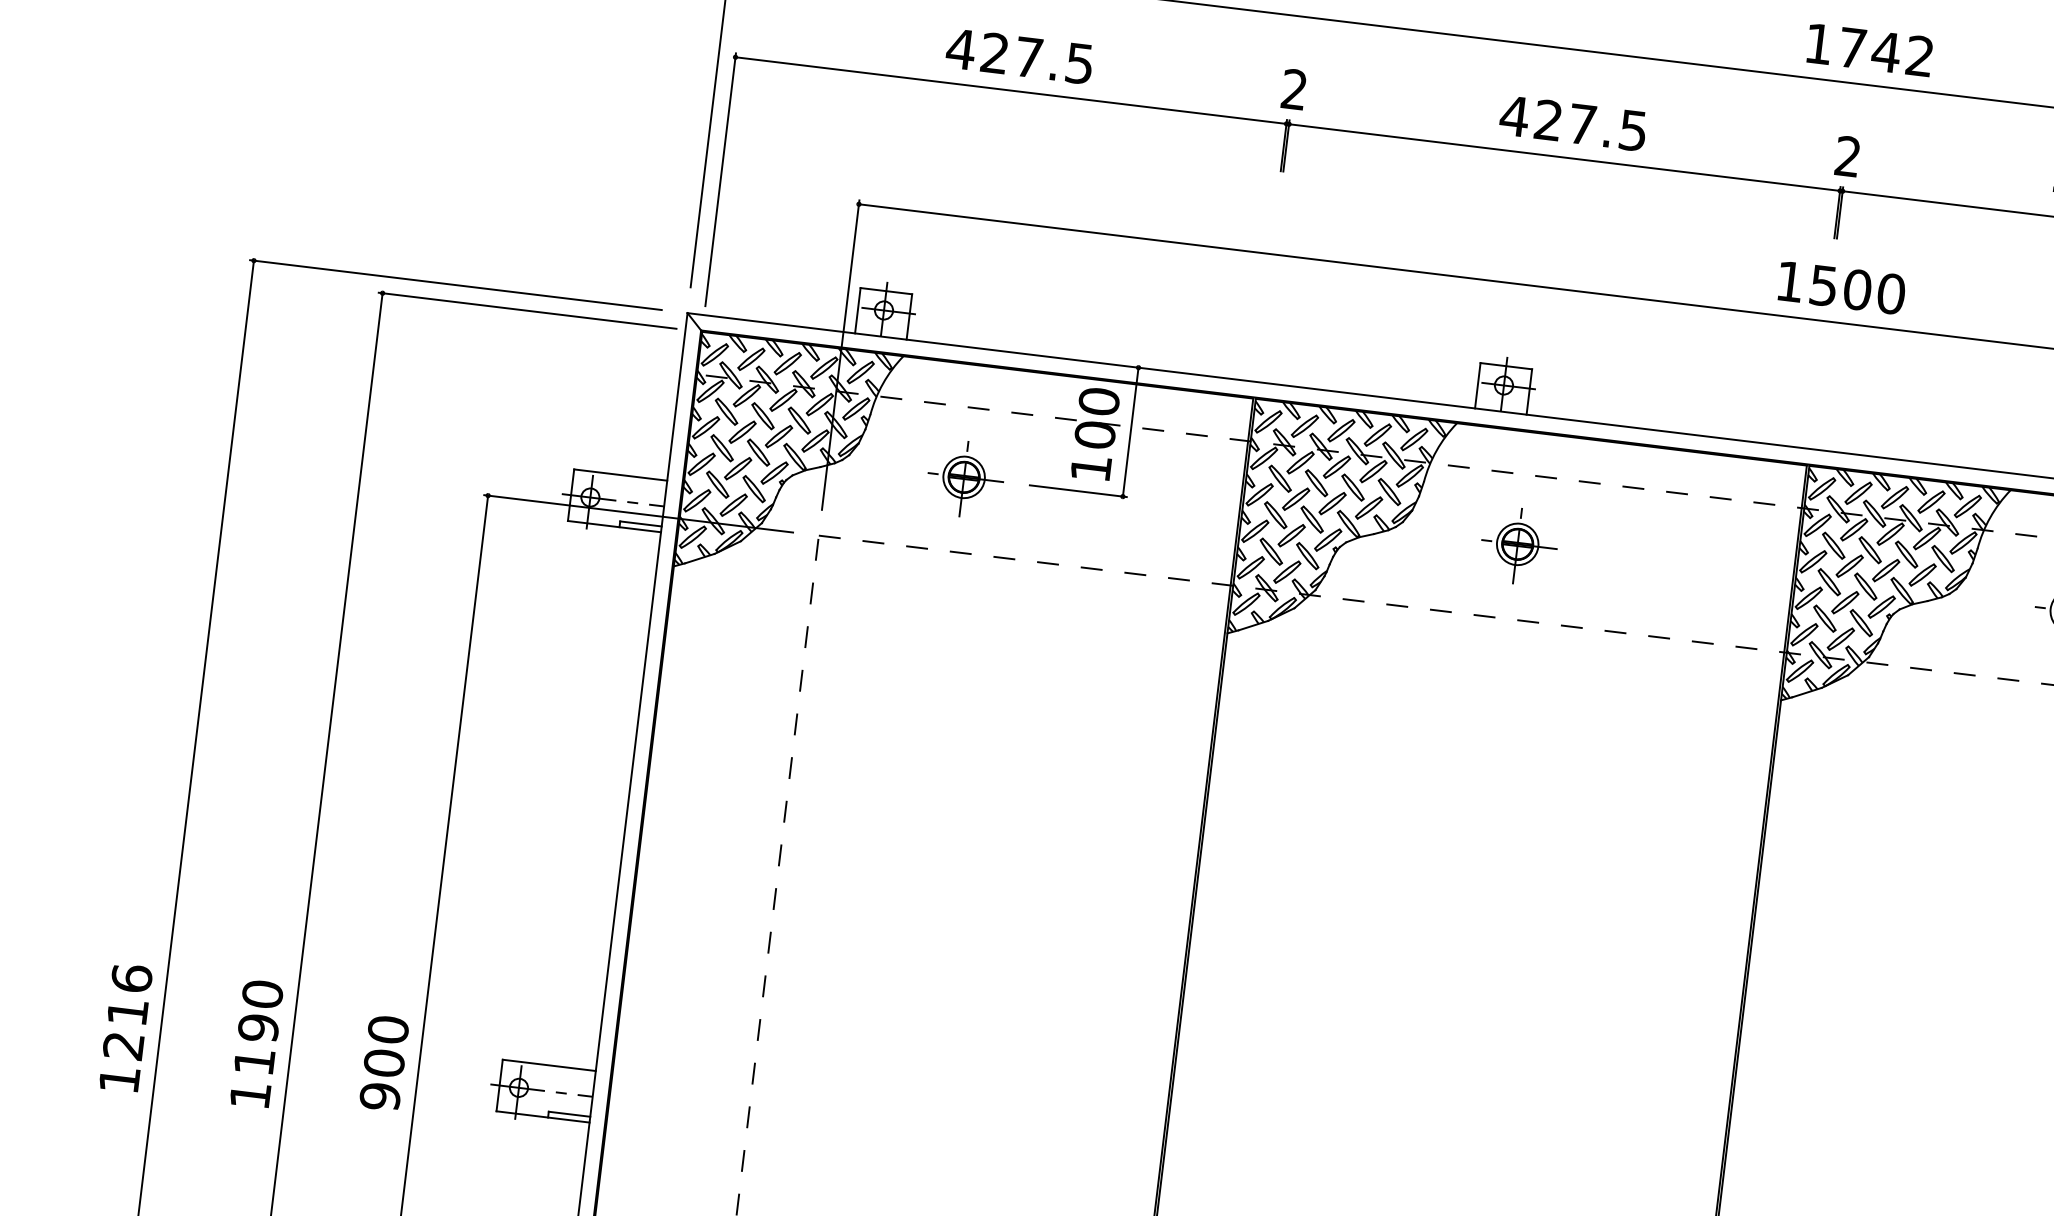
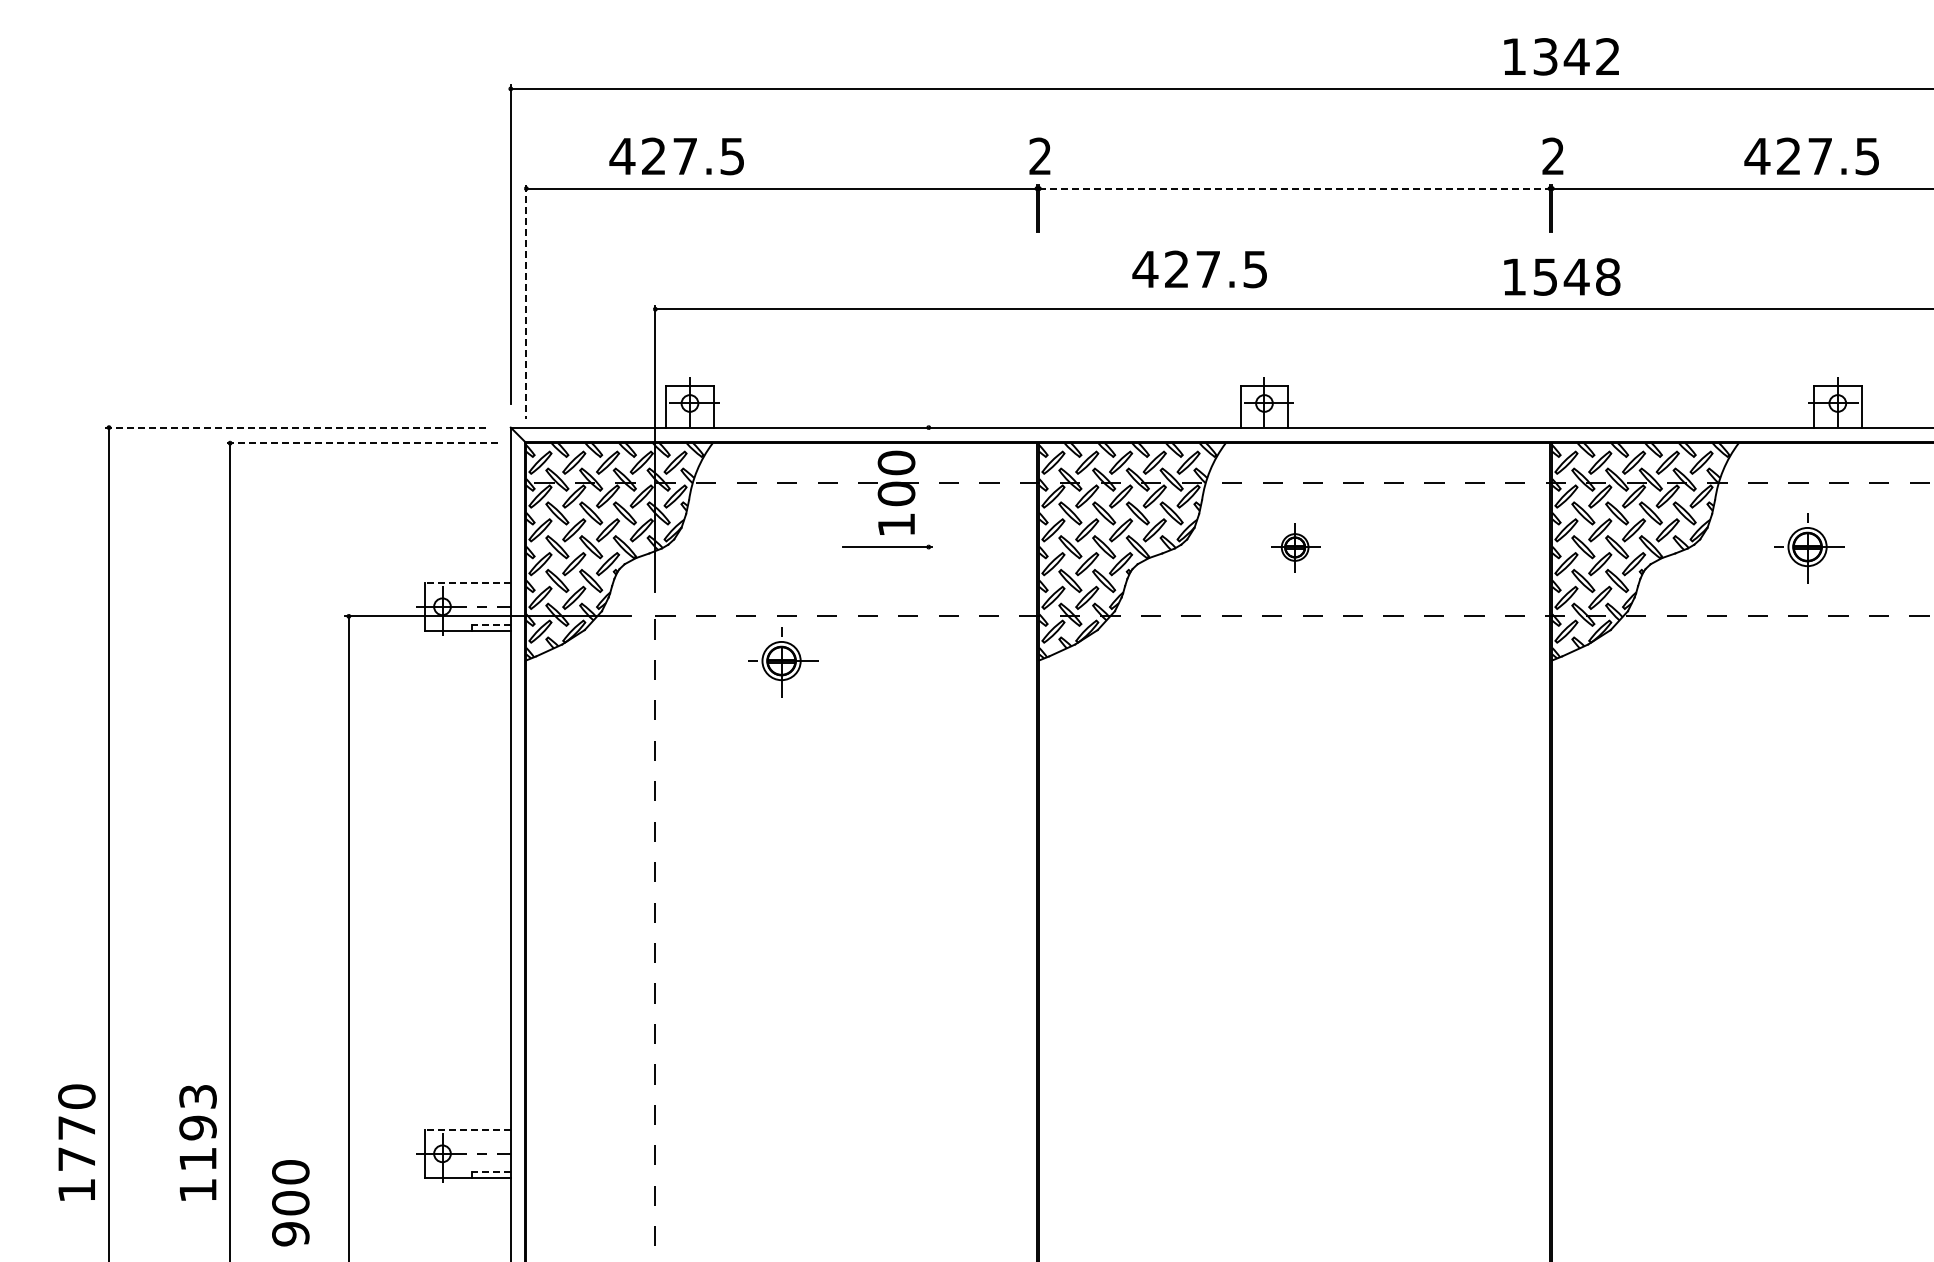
text: (1852, 47) -> (1545, 56), 1742 -> 1342
text: (1019, 56) -> (676, 156), moved
text: (1572, 123) -> (1199, 269), moved
line: (1565, 157) -> (1295, 188), solid -> dashed
line: (720, 180) -> (526, 302), solid -> dashed
line: (456, 285) -> (296, 427), solid -> dashed
text: (1873, 291) -> (1591, 276), 1500 -> 1548
line: (527, 311) -> (364, 443), solid -> dashed
line: (1130, 432) -> (928, 487), removed
line: (620, 474) -> (467, 582), solid -> dashed
part: (966, 479) -> (783, 662), moved
line: (640, 524) -> (491, 625), solid -> dashed
part: (1519, 546) -> (1296, 548), size x0.7
text: (262, 994) -> (197, 1096), 1190 -> 1193
text: (127, 1011) -> (76, 1127), 1216 -> 1770
text: (383, 1063) -> (290, 1203), moved
line: (549, 1064) -> (467, 1129), solid -> dashed
line: (569, 1114) -> (491, 1172), solid -> dashed

